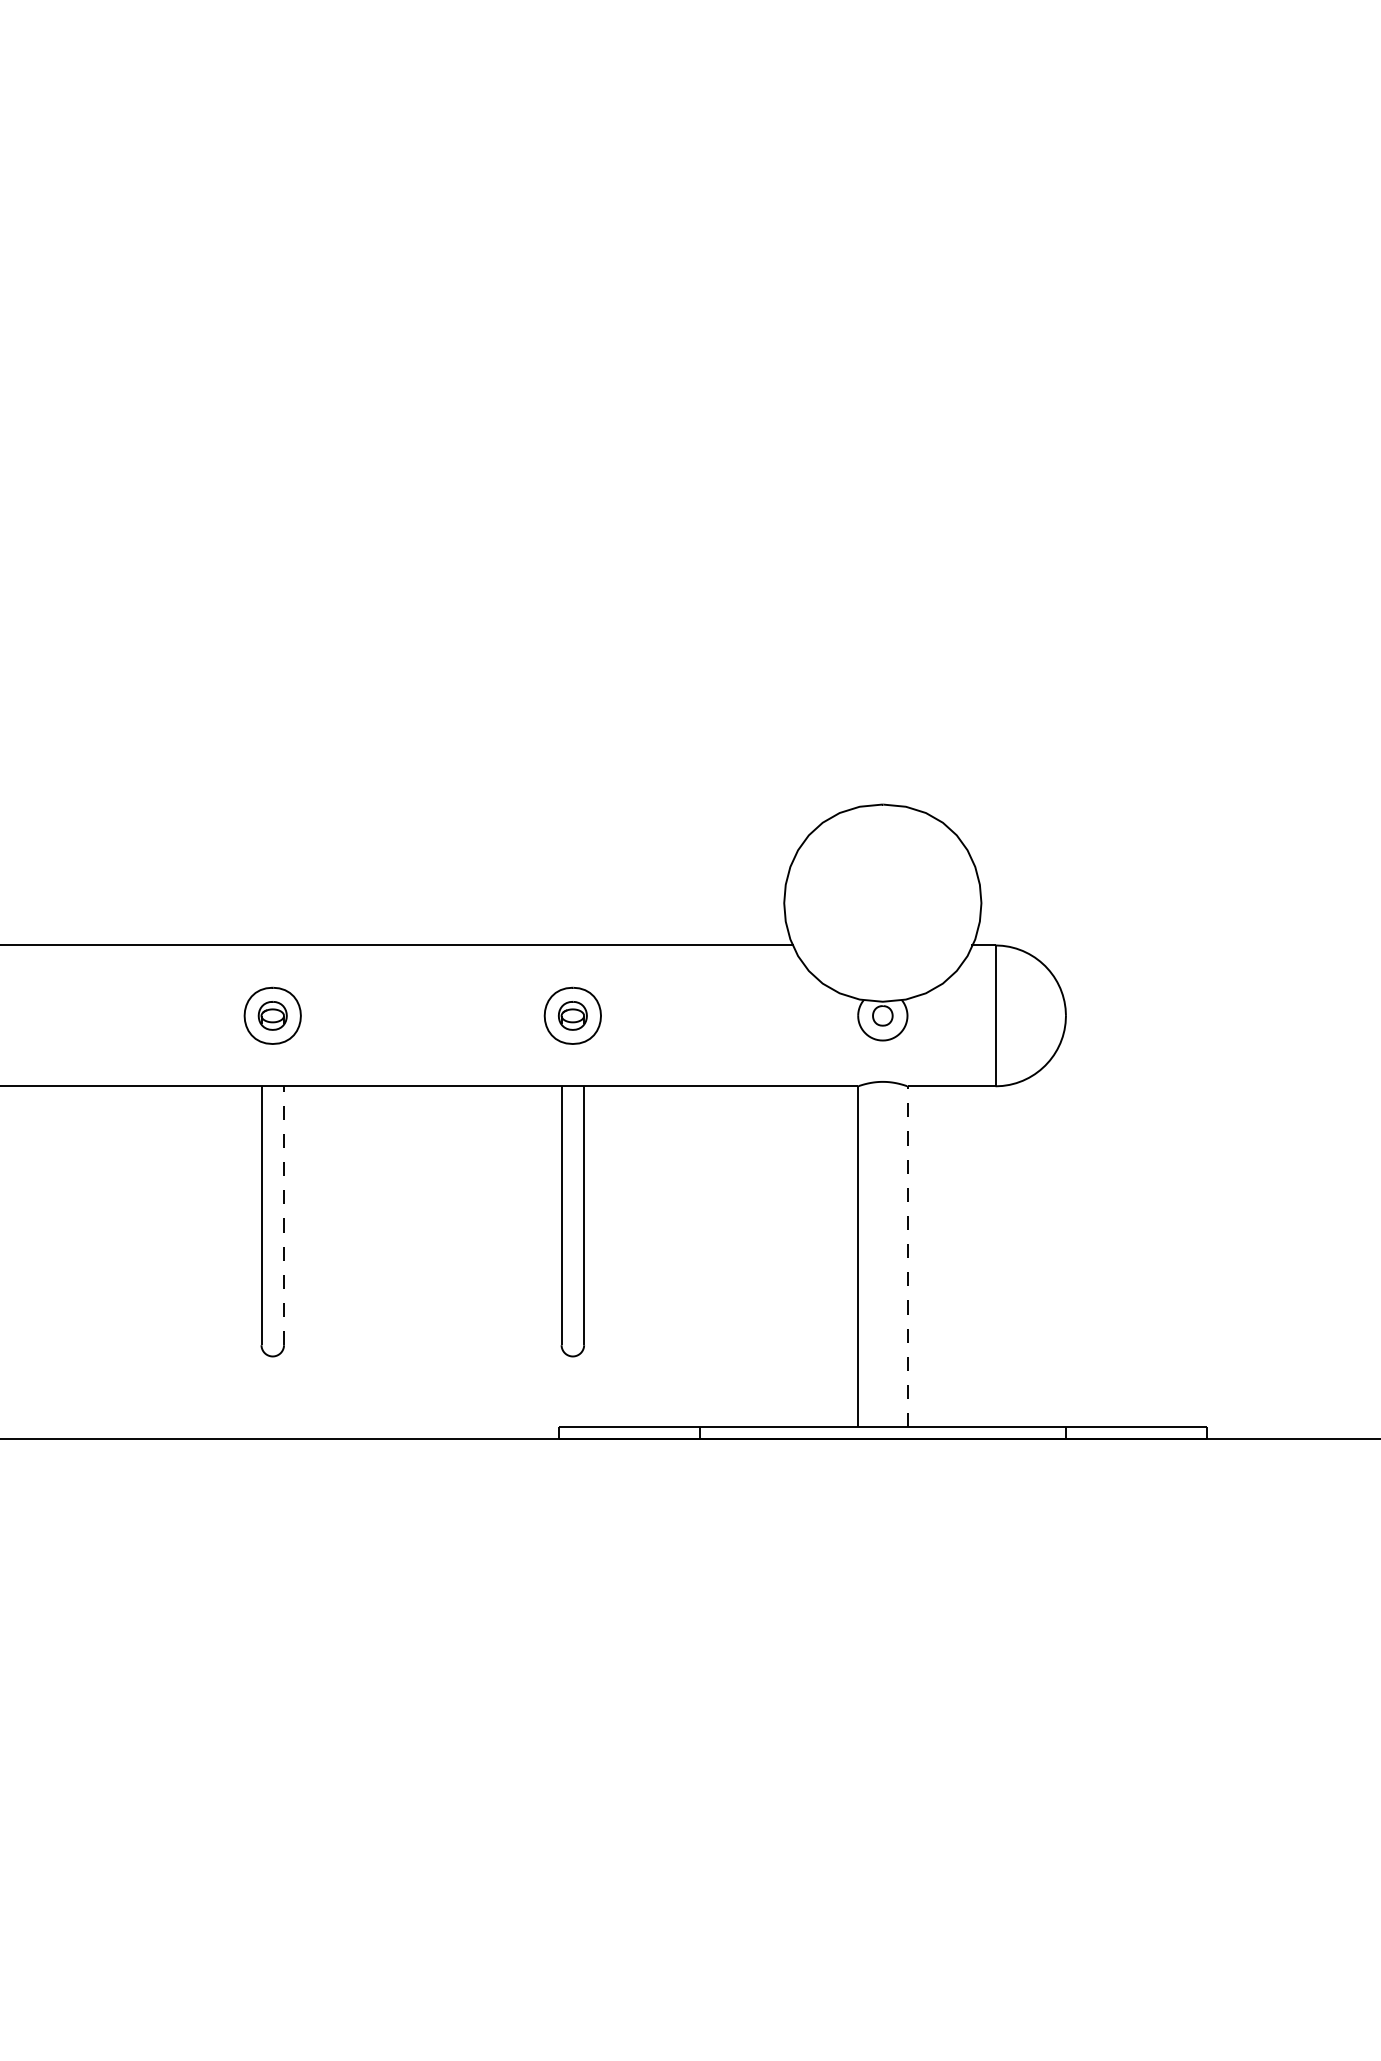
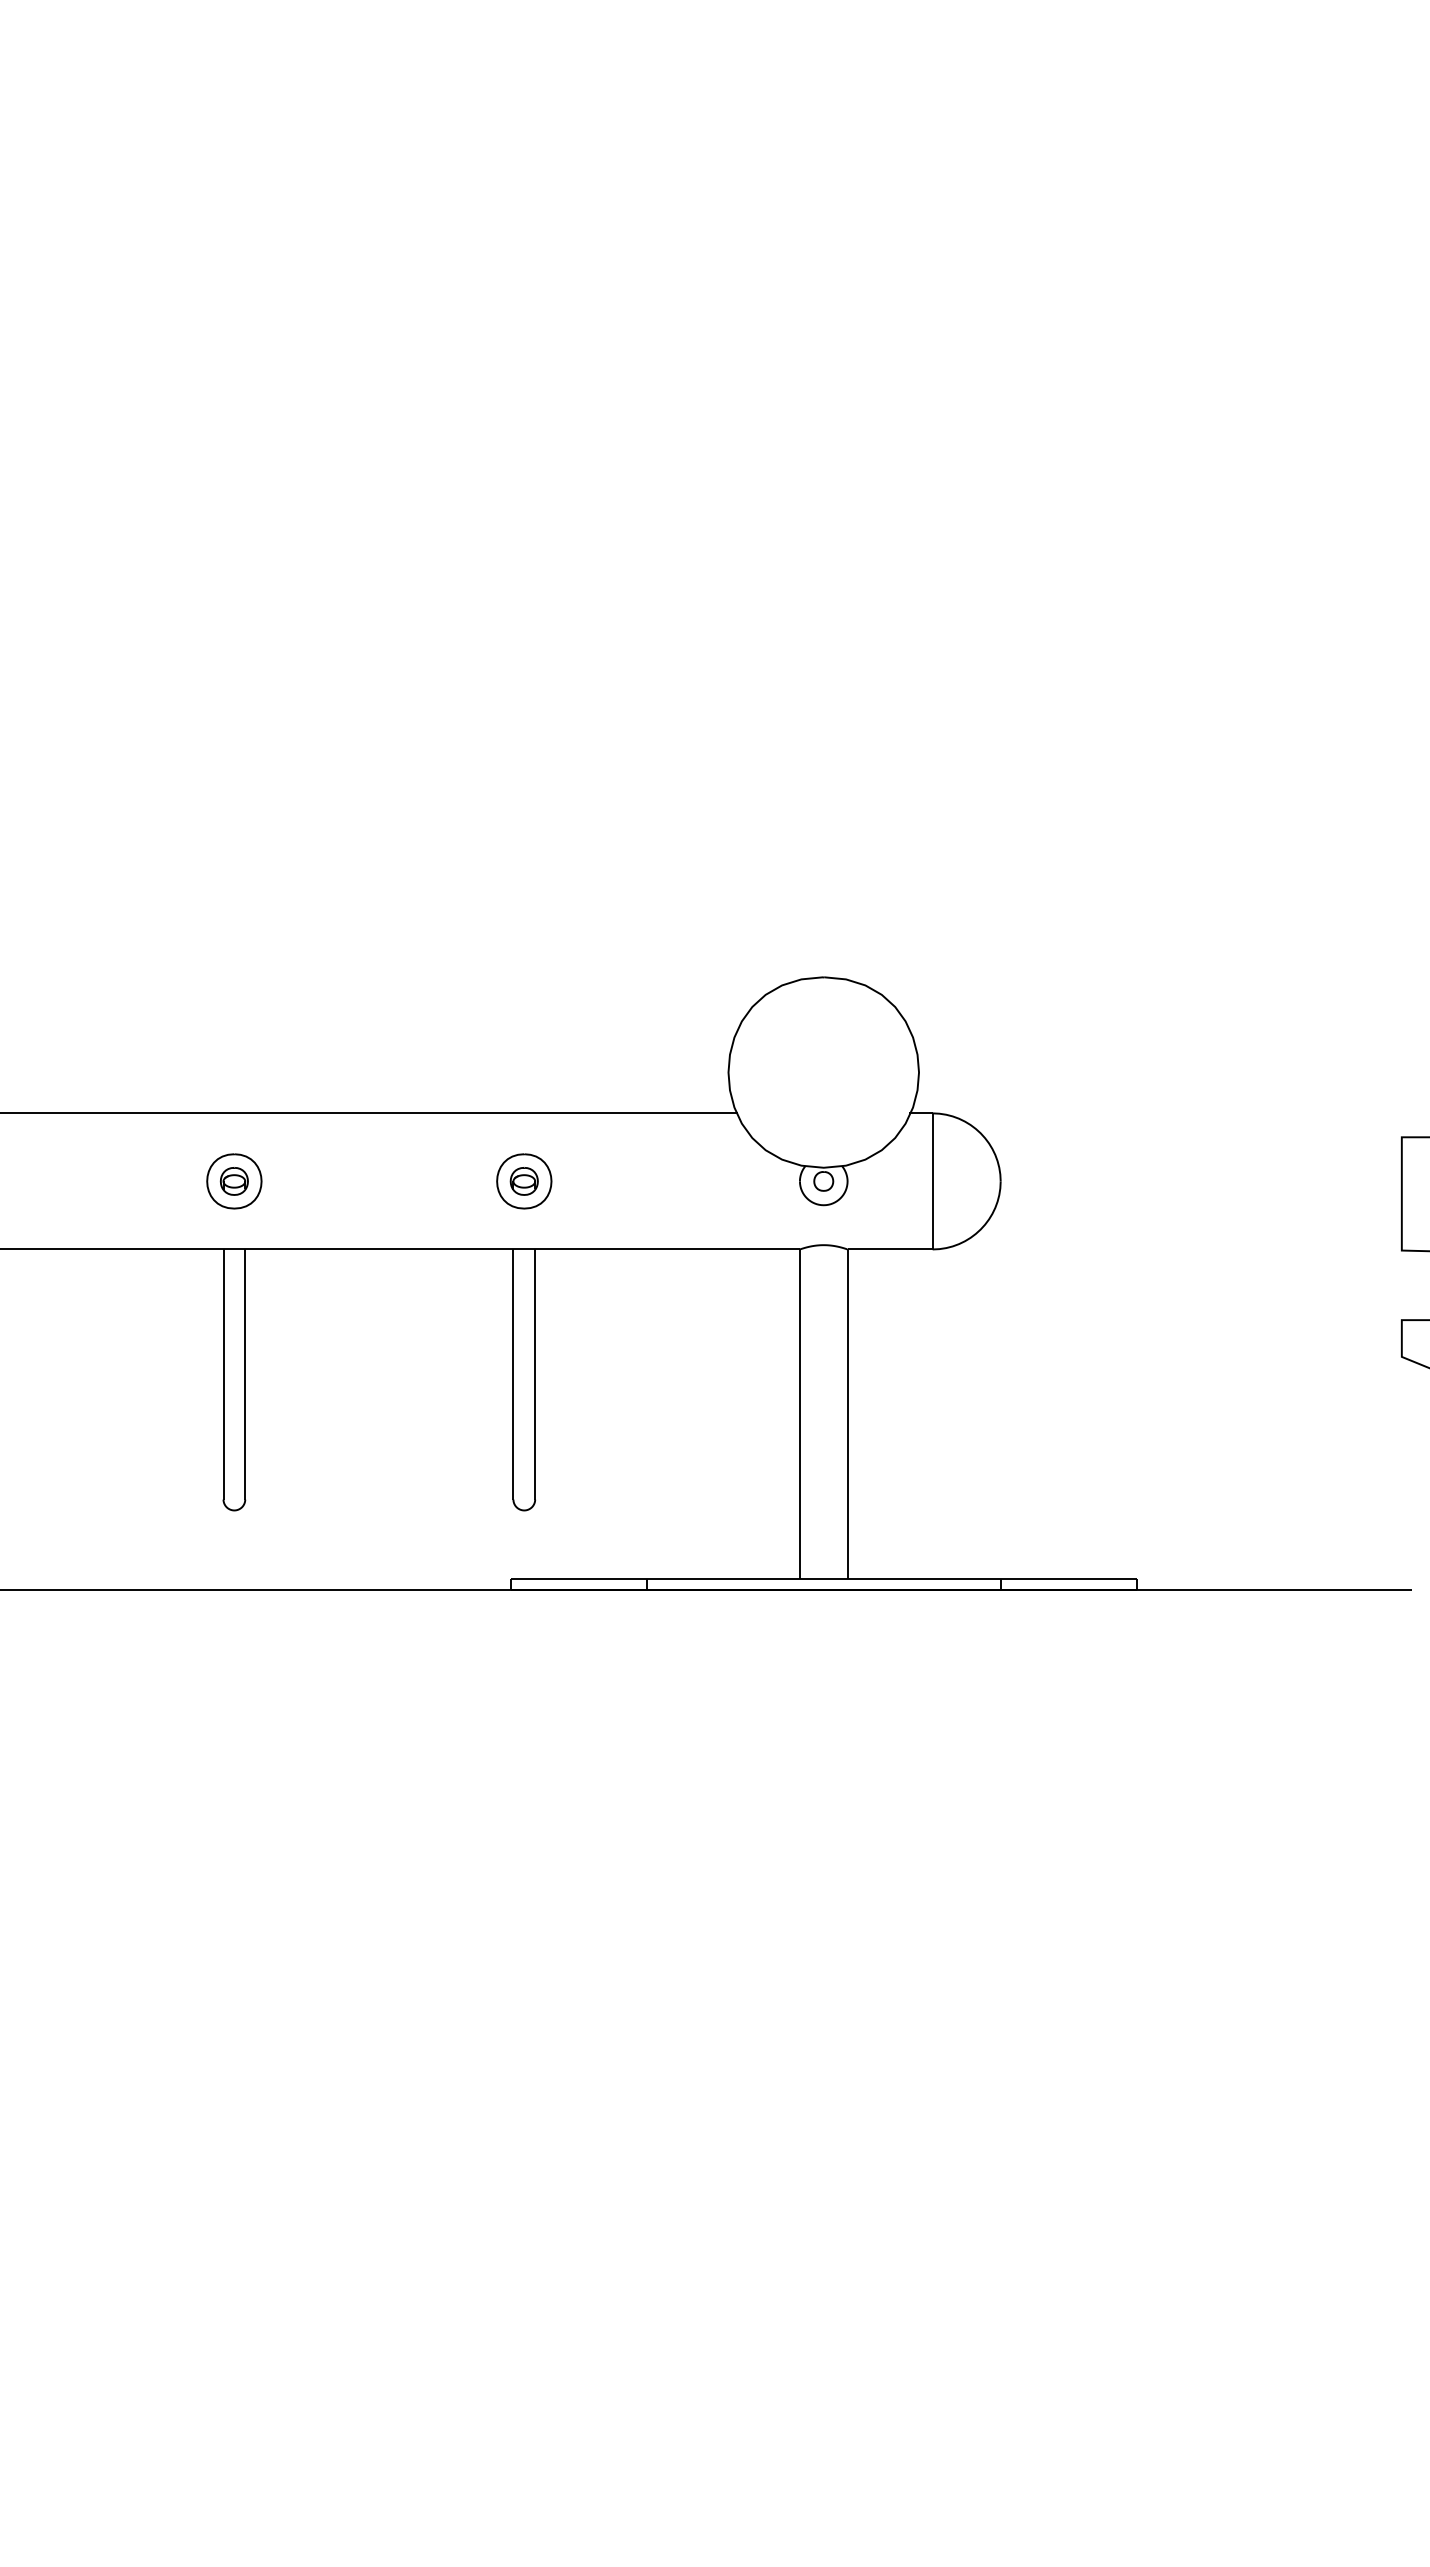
line: (284, 1215) -> (245, 1374), dashed -> solid
line: (907, 1257) -> (847, 1414), dashed -> solid

